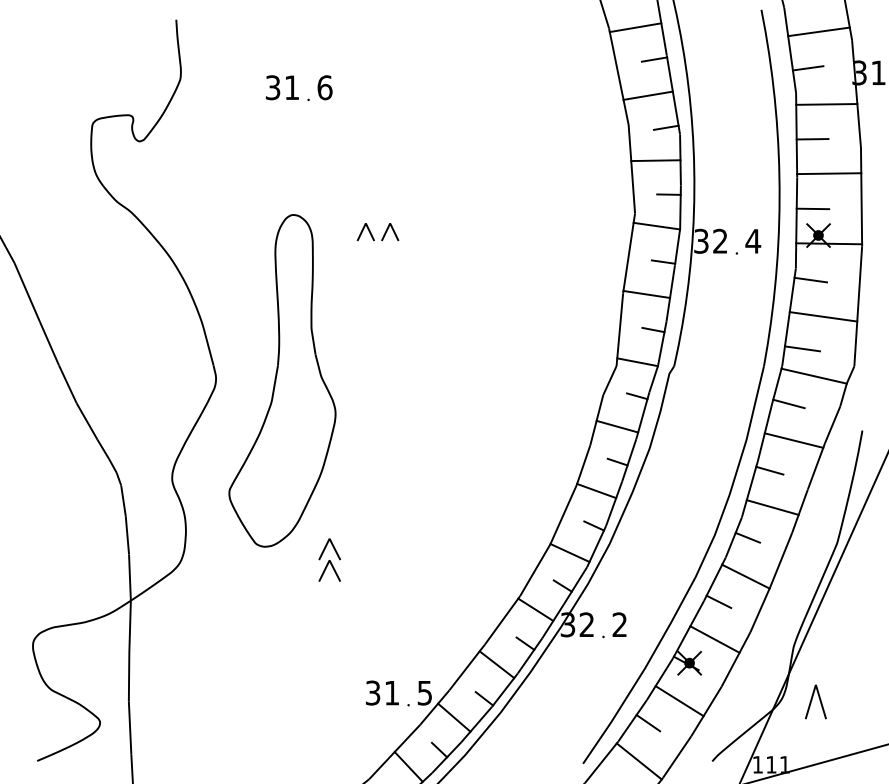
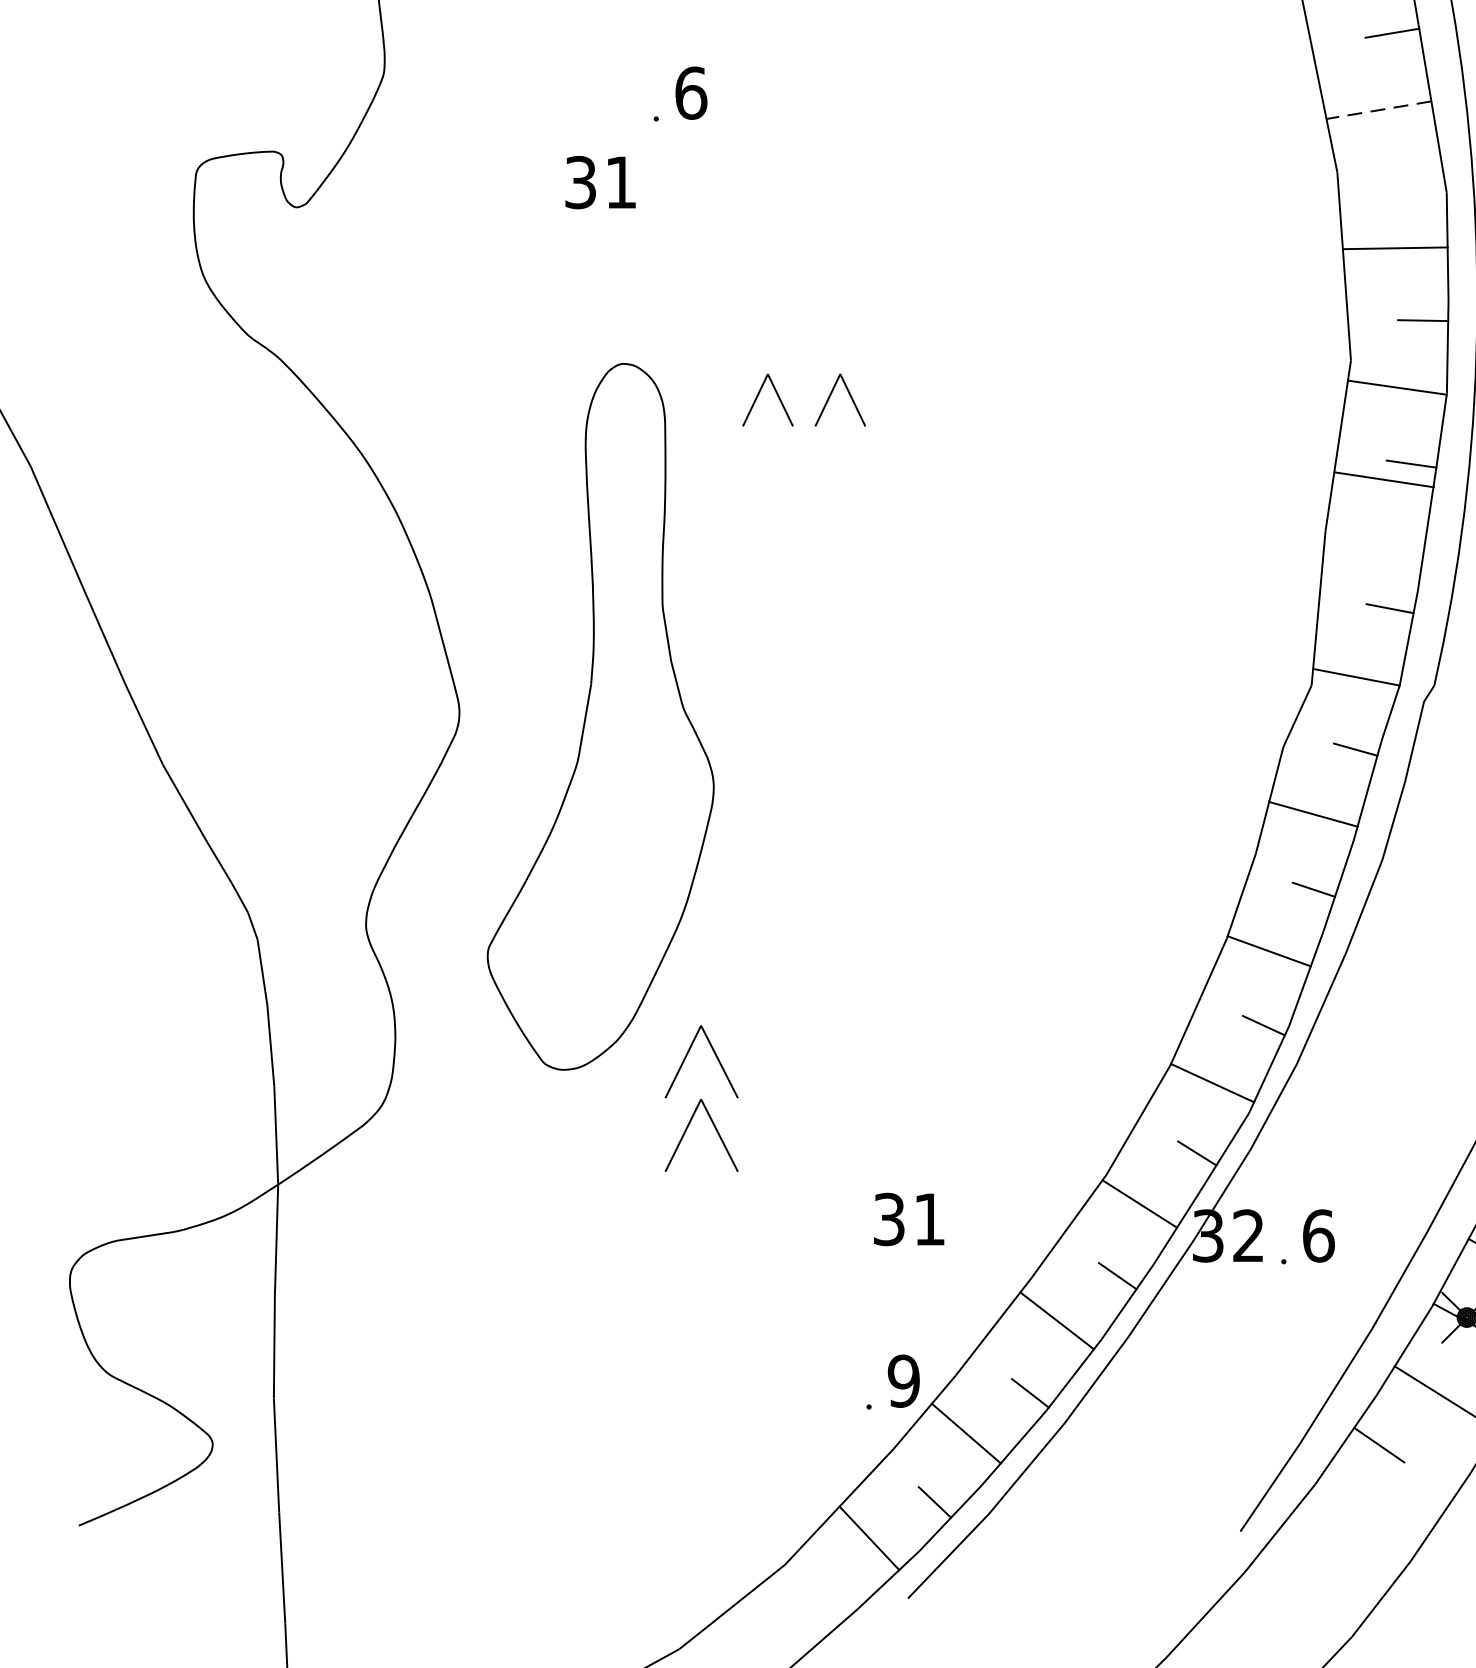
text: (282, 87) -> (600, 181), moved
line: (648, 95) -> (1379, 109), solid -> dashed
line: (665, 127) -> (1415, 177), removed
part: (377, 232) -> (802, 401), size x1.4
line: (646, 293) -> (1383, 477), moved
part: (329, 559) -> (700, 1096), size x1.6
text: (619, 624) -> (1317, 1235), 2 -> 6
text: (382, 692) -> (909, 1218), moved
text: (424, 692) -> (902, 1379), 5 -> 9
line: (638, 761) -> (1358, 1526), removed

